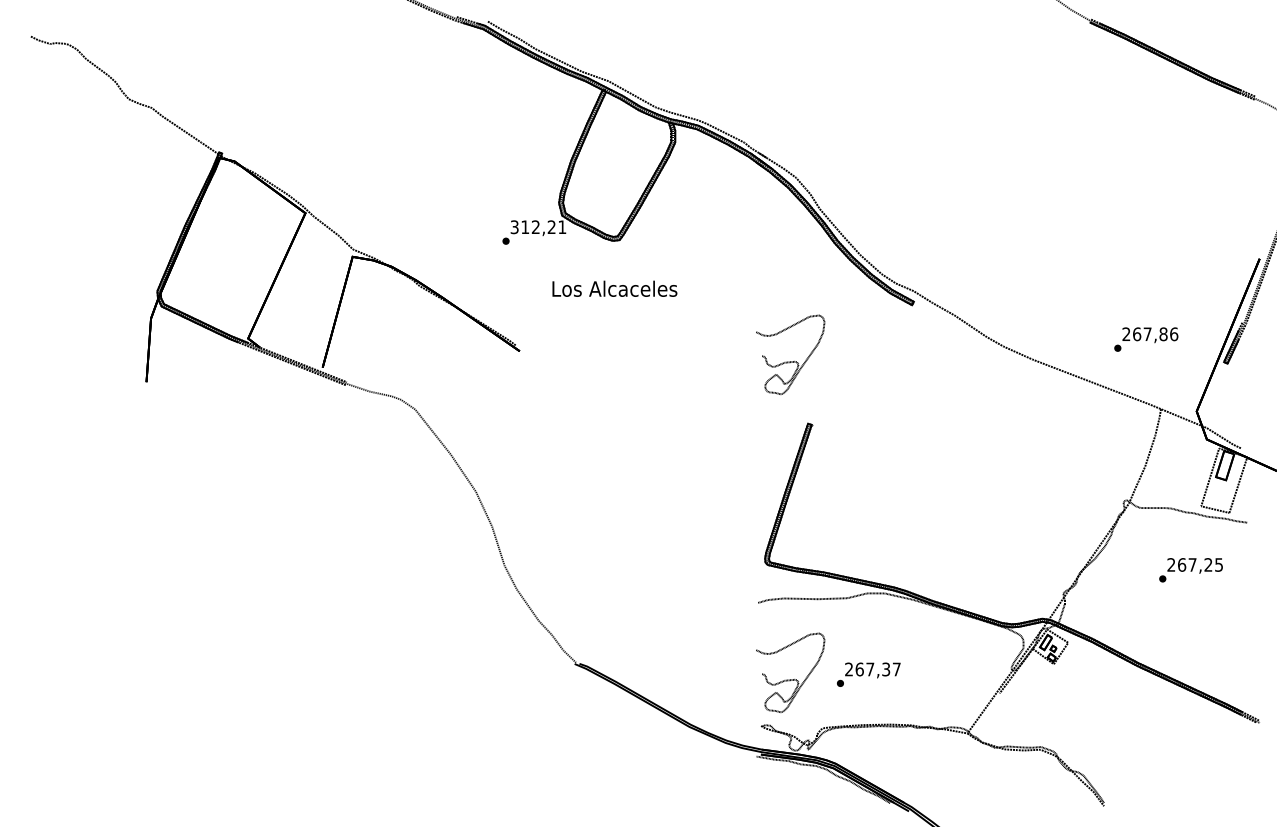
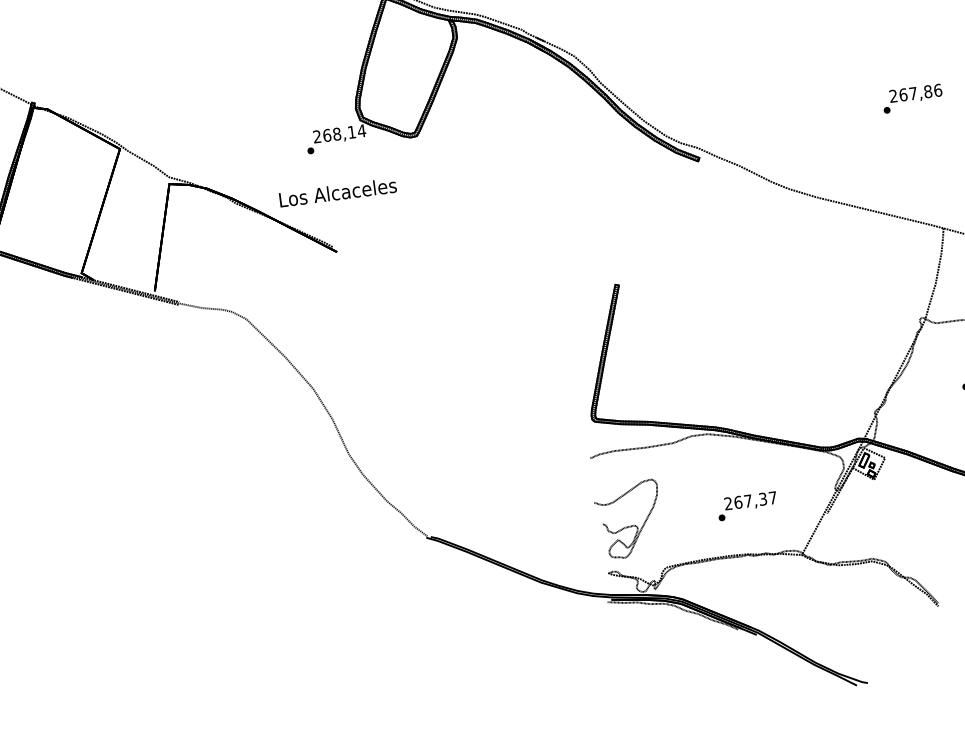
text: (538, 227) -> (339, 134), 312,21 -> 268,14
text: (614, 288) -> (337, 192), moved
text: (1146, 339) -> (912, 98), moved
curve: (790, 361) -> (591, 228), removed
text: (868, 674) -> (747, 506), moved

